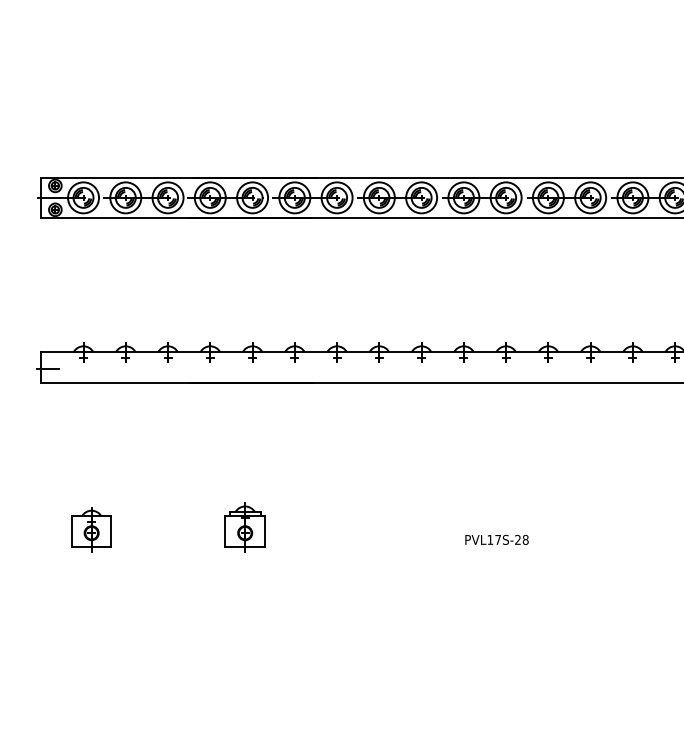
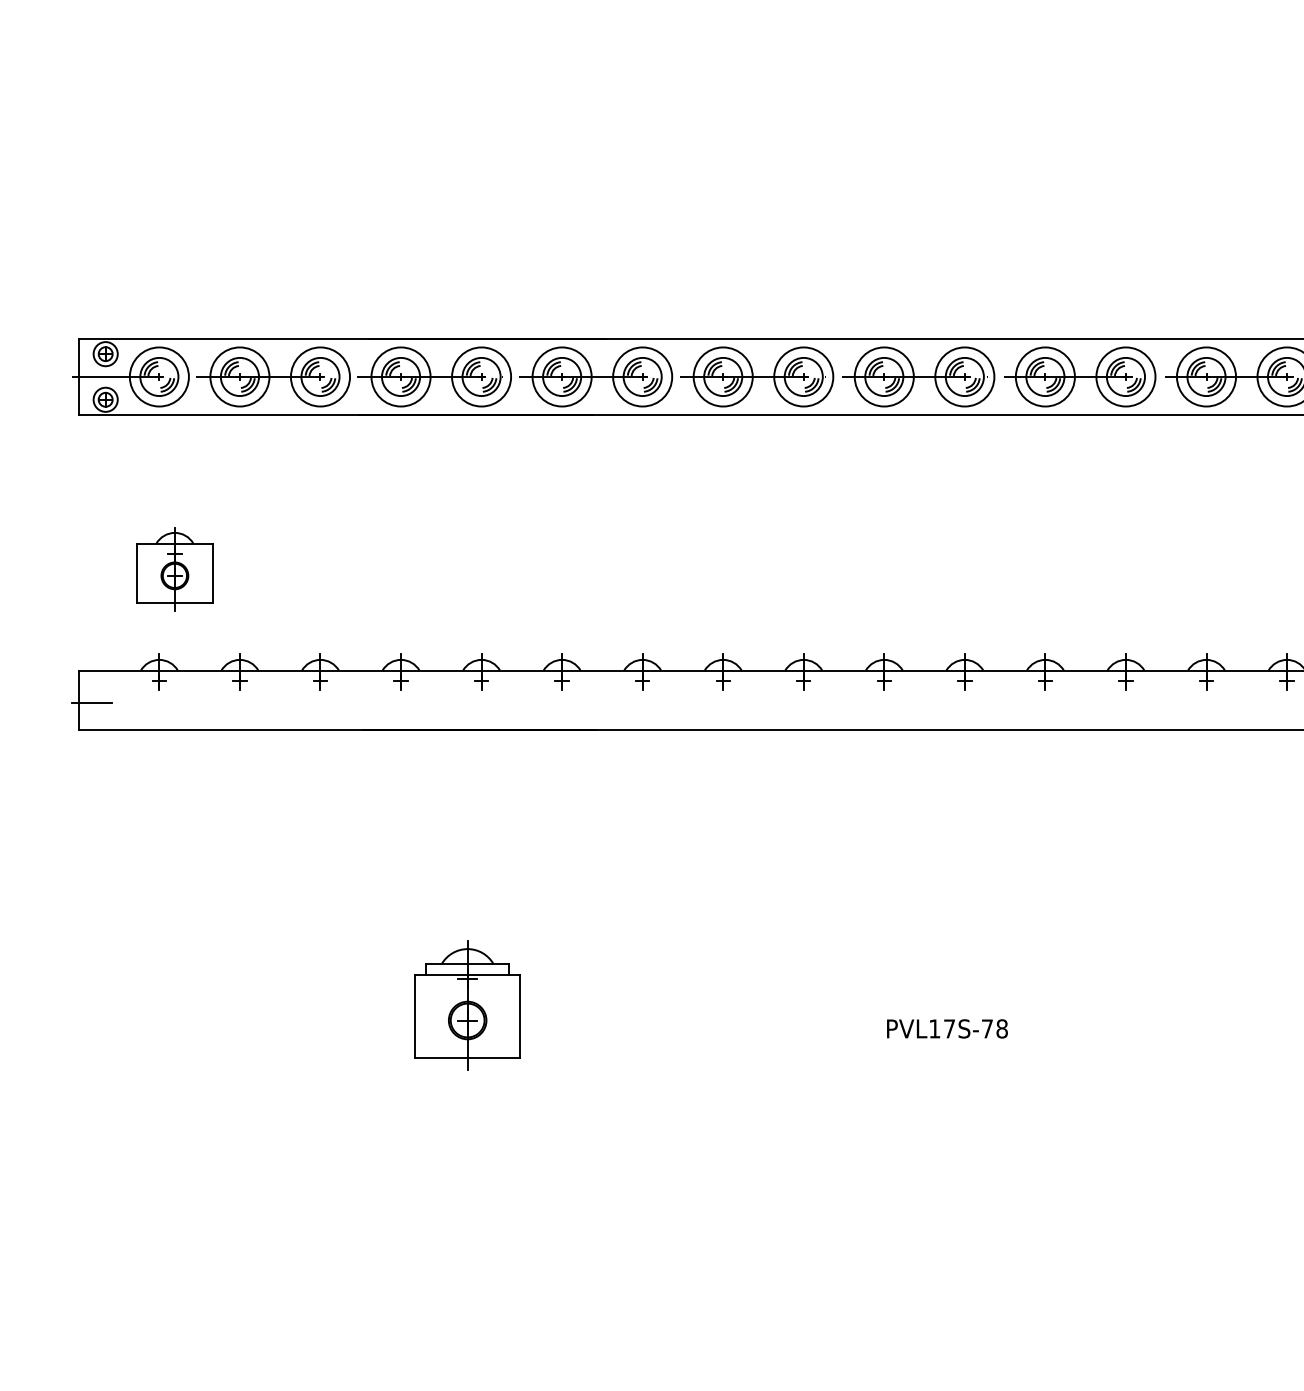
part: (244, 527) -> (466, 1005), size x1.4
part: (91, 529) -> (174, 568), moved
text: (517, 539) -> (986, 1028), PVL17S-28 -> PVL17S-78

